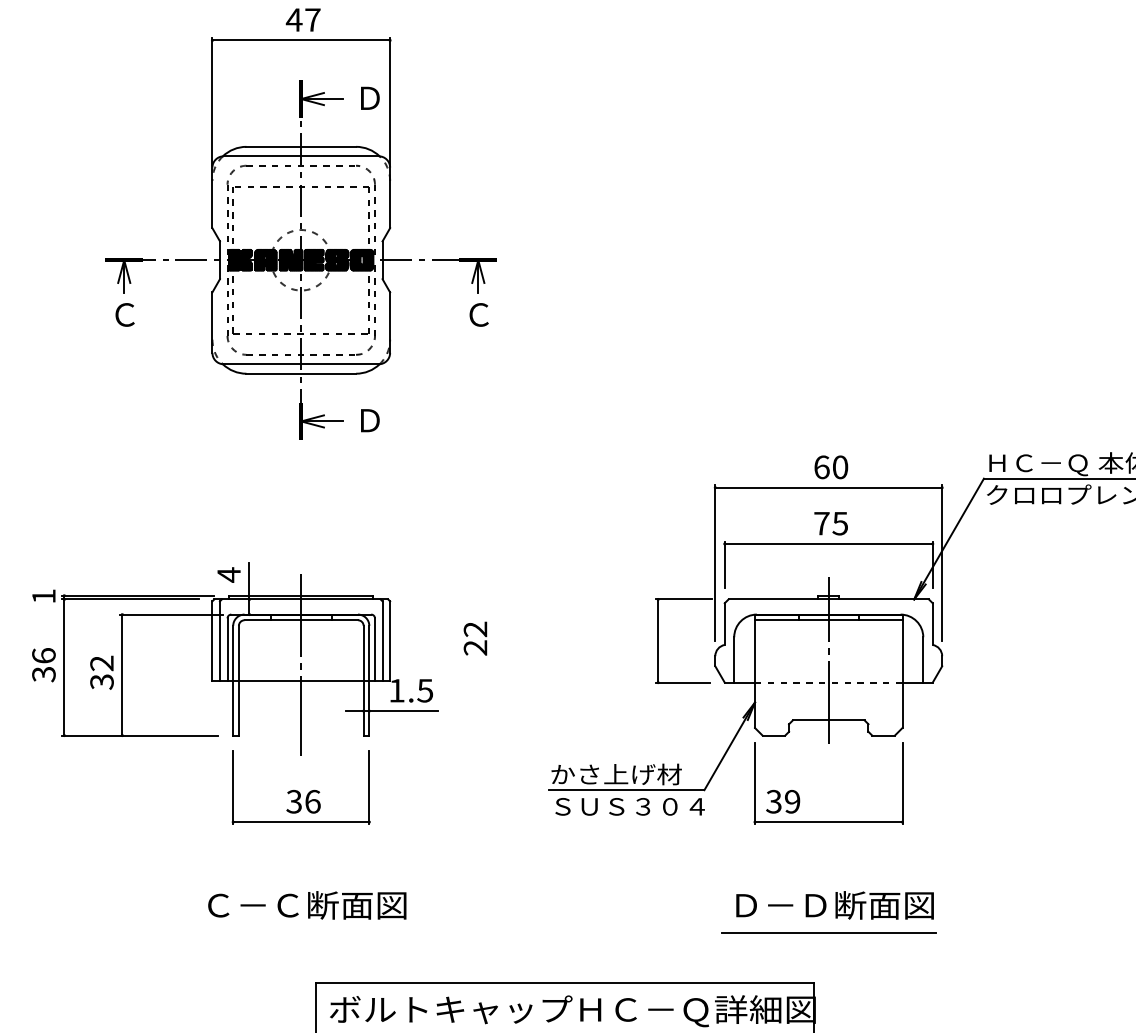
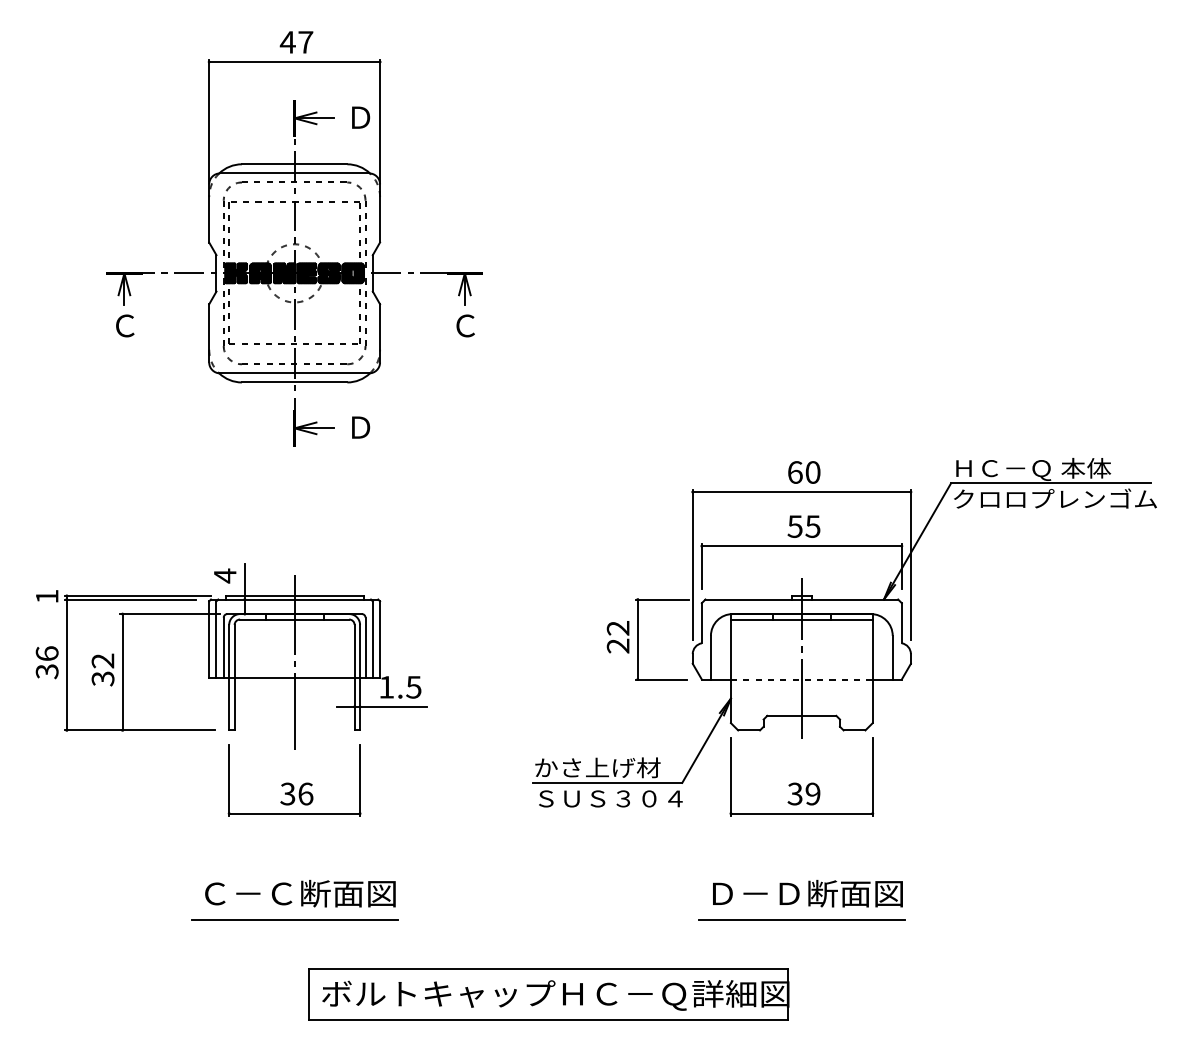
text: (821, 523) -> (794, 526), 75 -> 55
text: (474, 638) -> (617, 637), moved
text: (782, 801) -> (803, 793), moved
line: (301, 933) -> (294, 920), added

